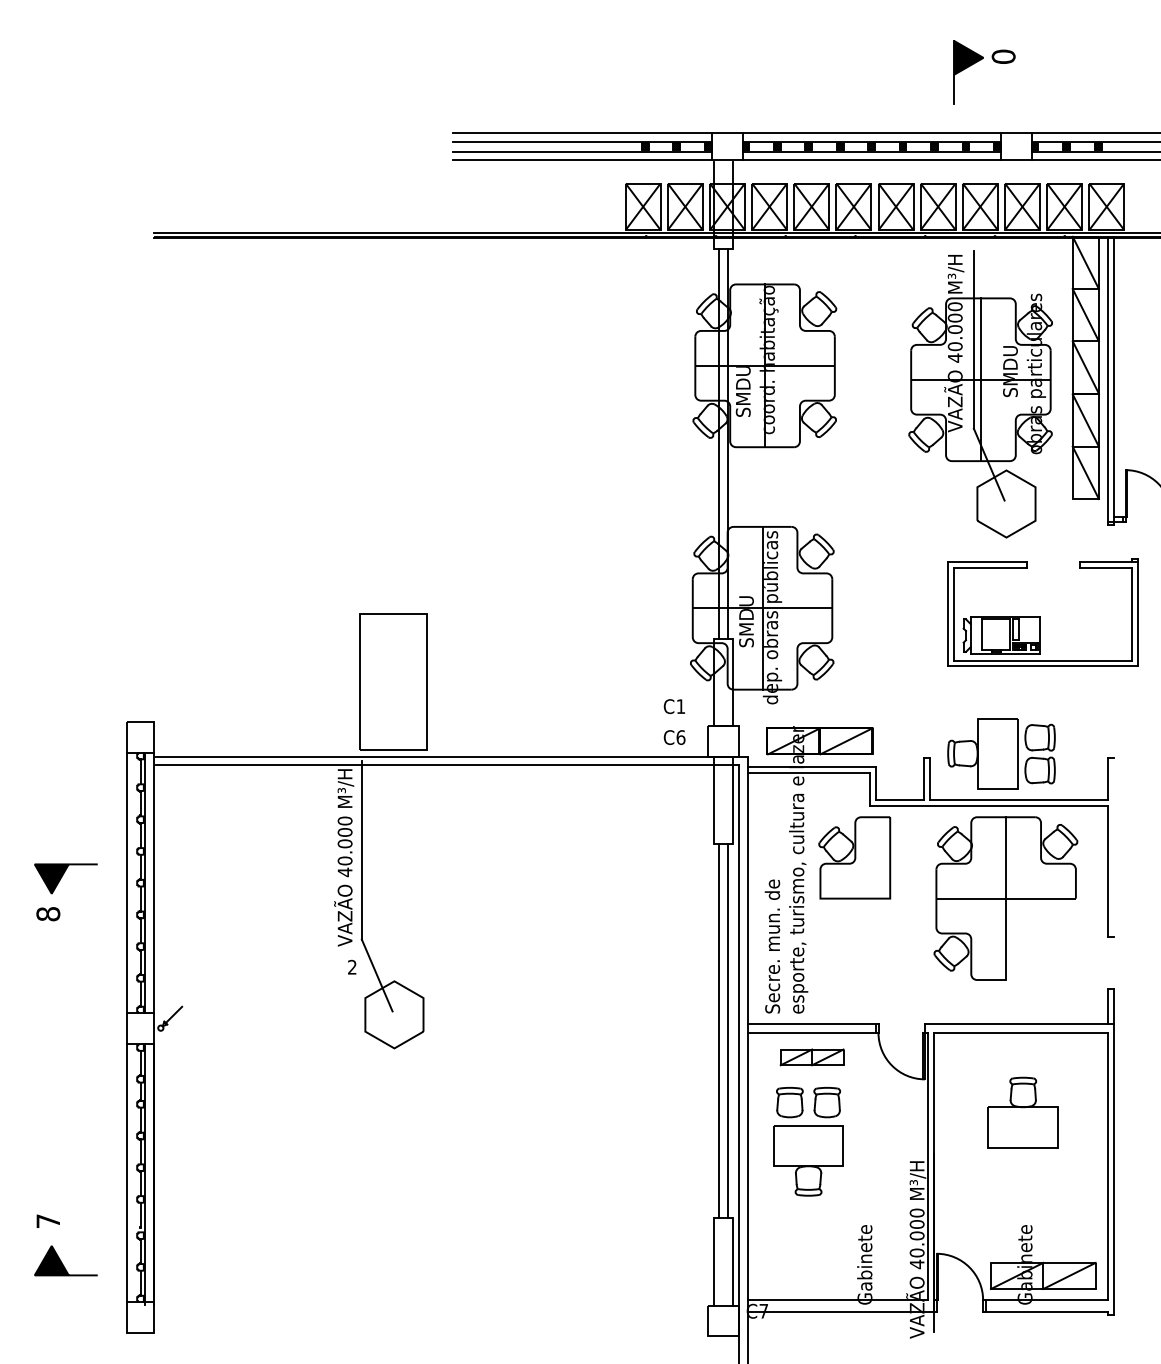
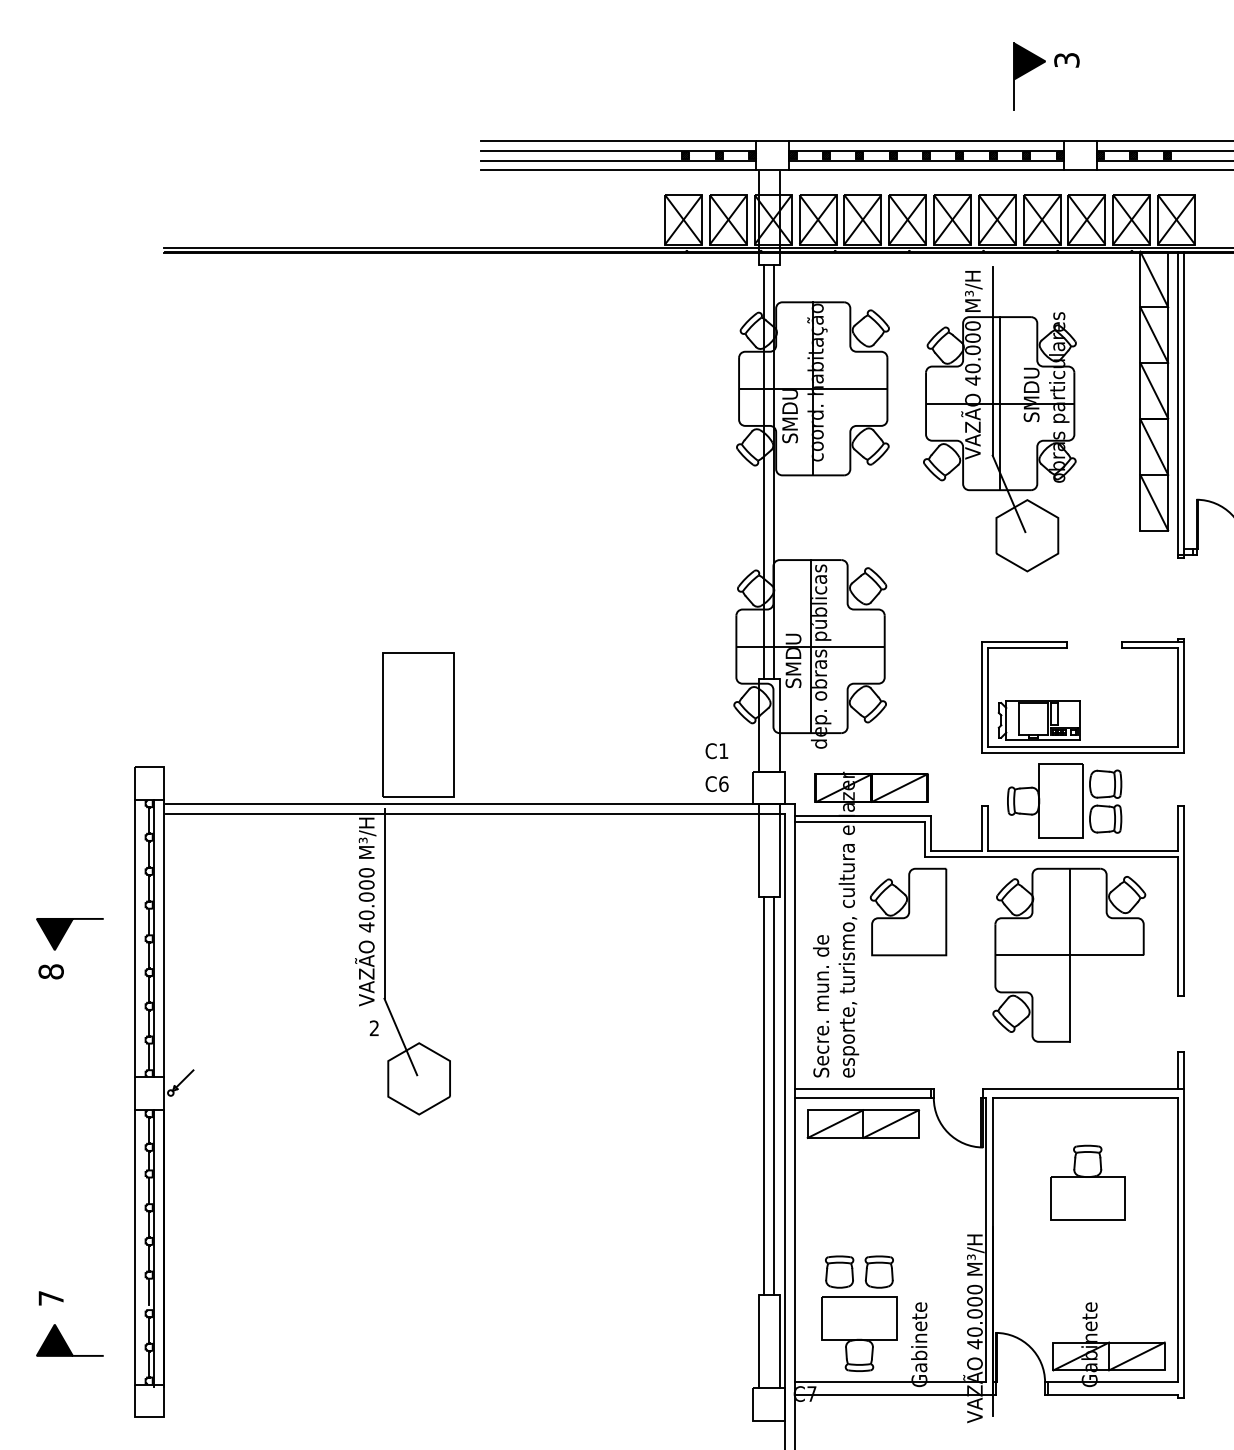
text: (1003, 56) -> (1066, 59), 0 -> 3
part: (980, 394) -> (999, 419), moved
part: (1042, 612) -> (1082, 695), moved
line: (1113, 846) -> (1183, 899), added
part: (811, 1057) -> (862, 1124), size x1.67
part: (808, 1141) -> (859, 1313), moved

